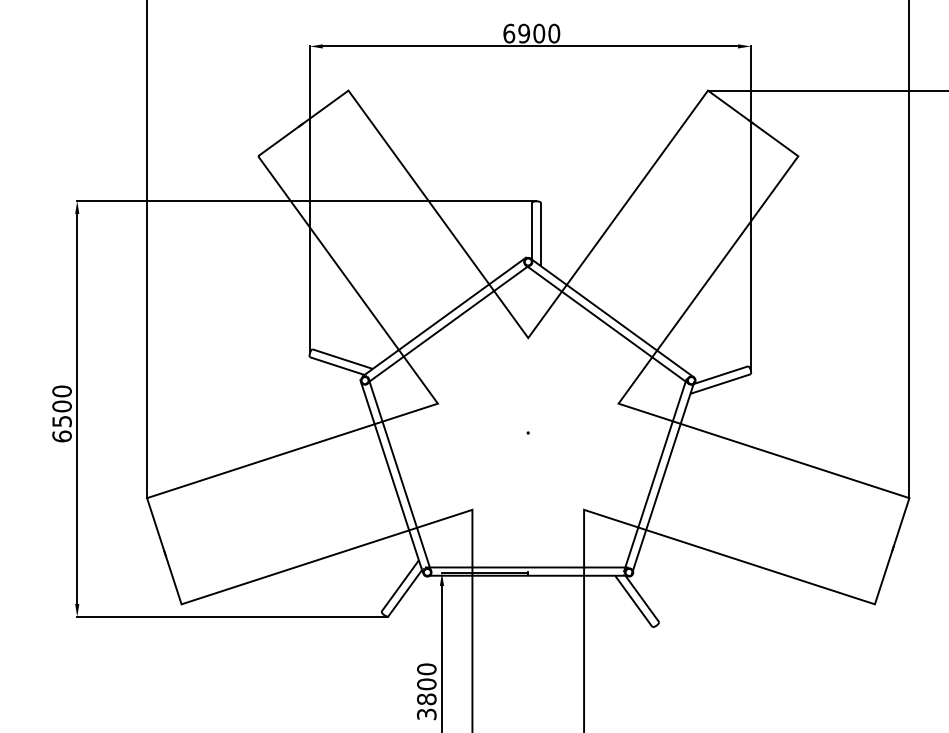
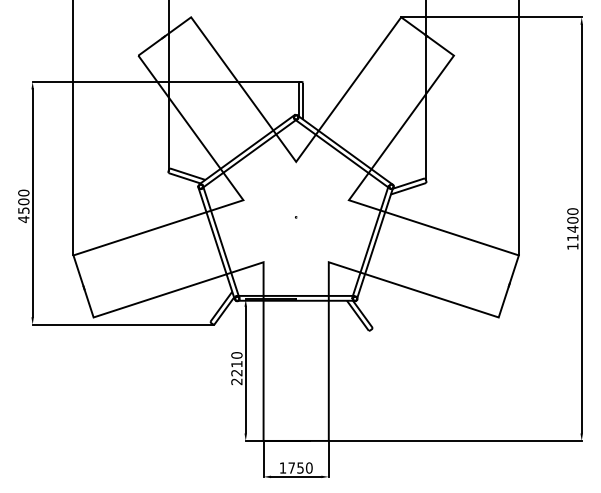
text: (61, 436) -> (23, 219), 6500 -> 4500
text: (426, 698) -> (236, 372), 3800 -> 2210

